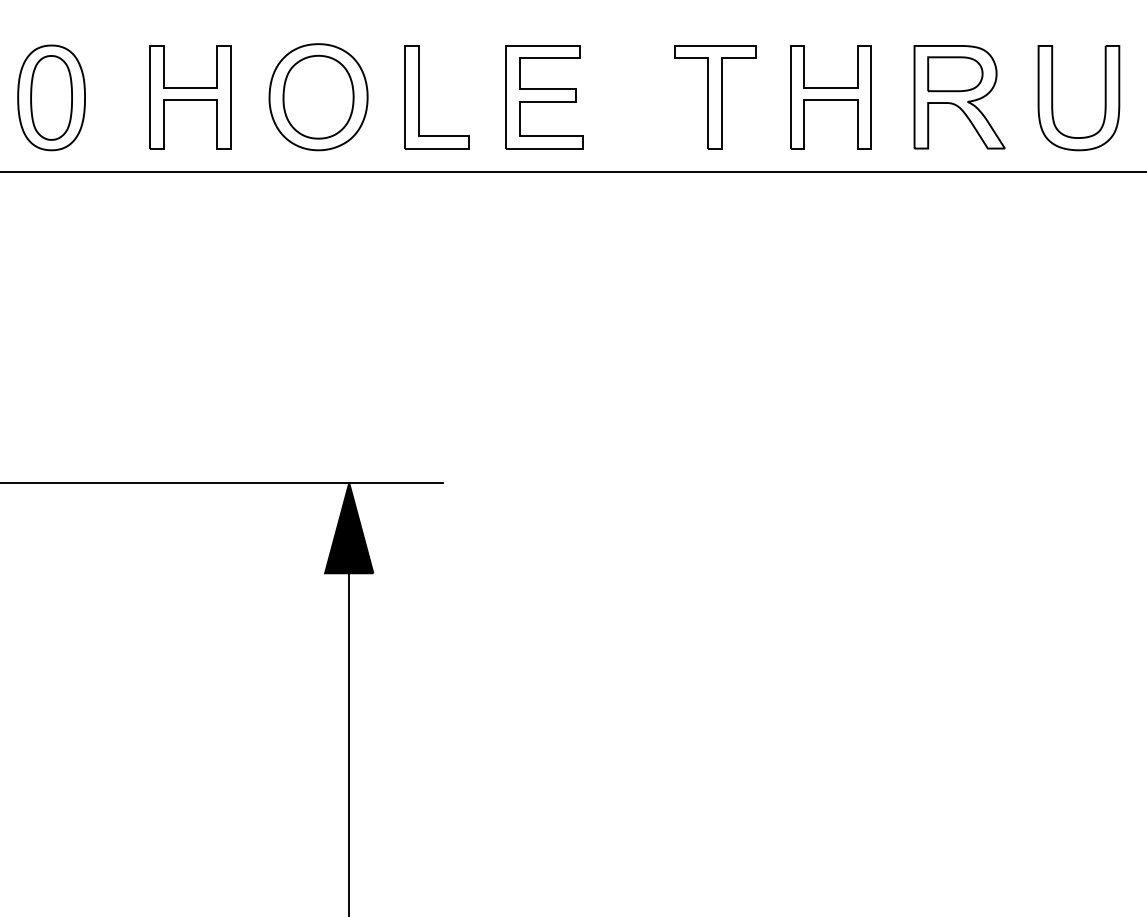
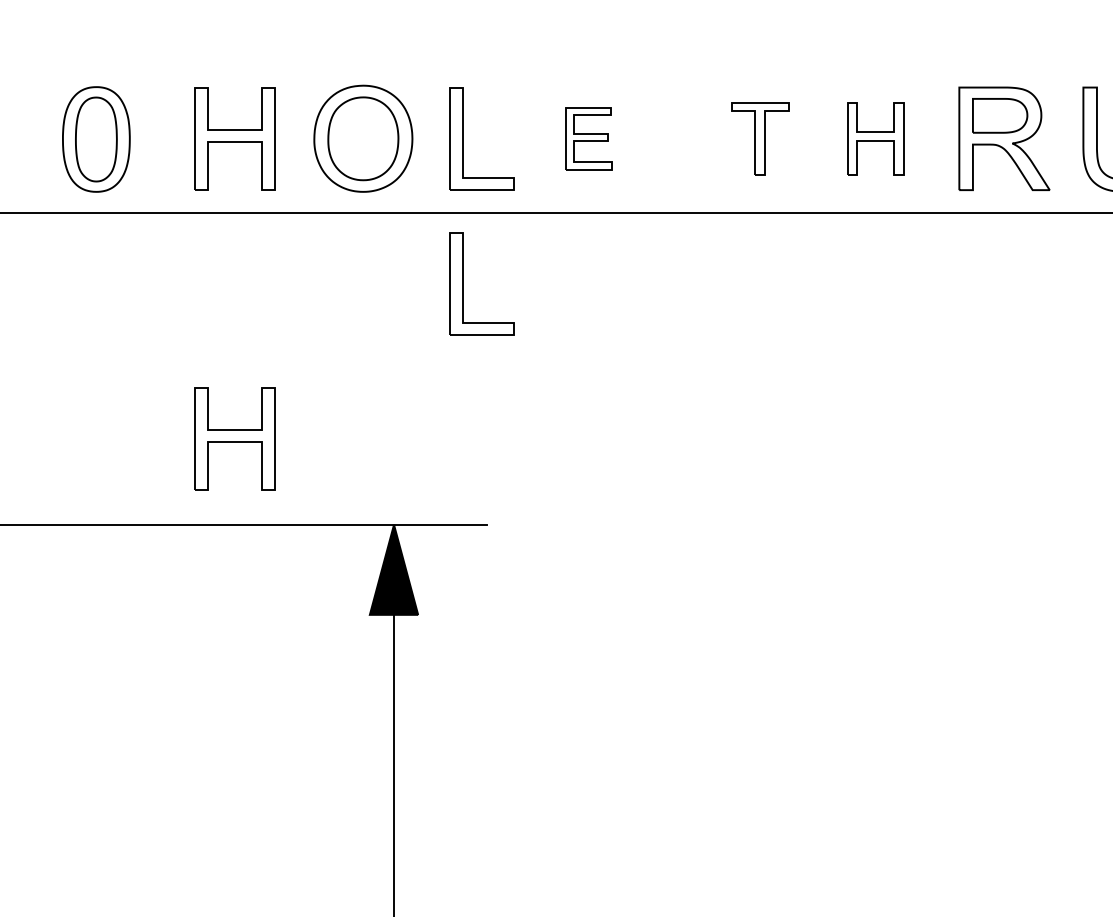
part: (544, 97) -> (589, 139), size x0.6
part: (715, 97) -> (760, 139), size x0.7
part: (830, 97) -> (875, 139), size x0.7
part: (419, 242) -> (464, 284), added
part: (190, 397) -> (235, 439), added

